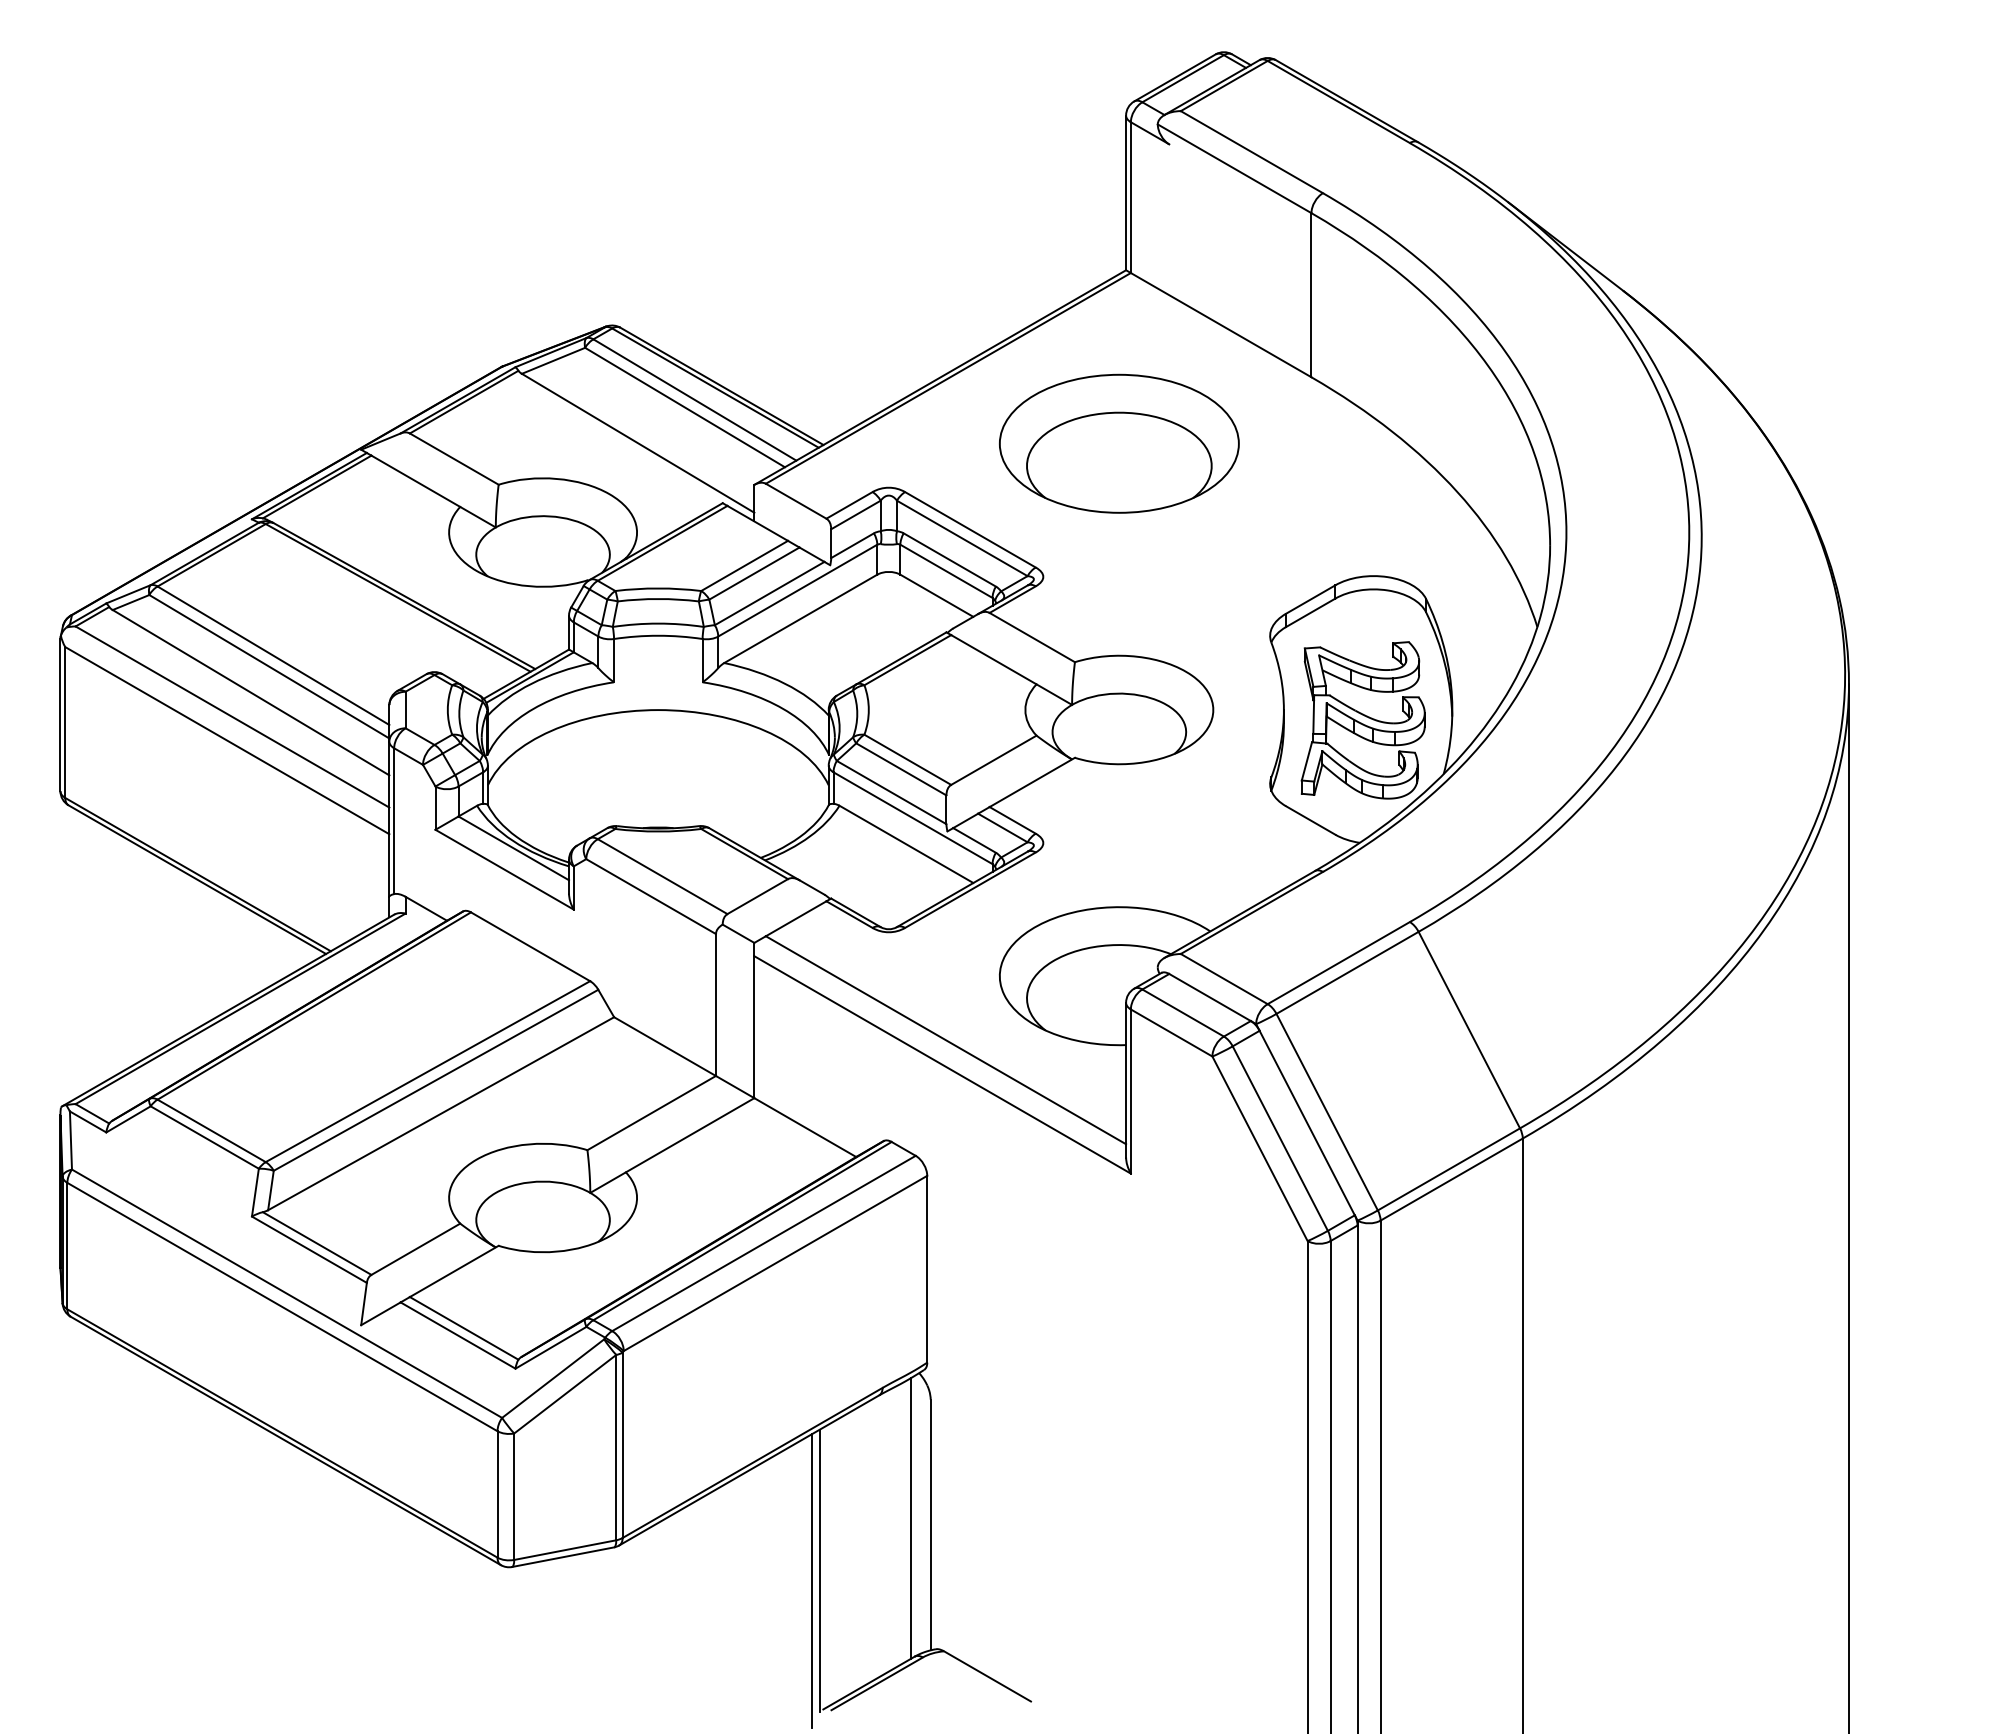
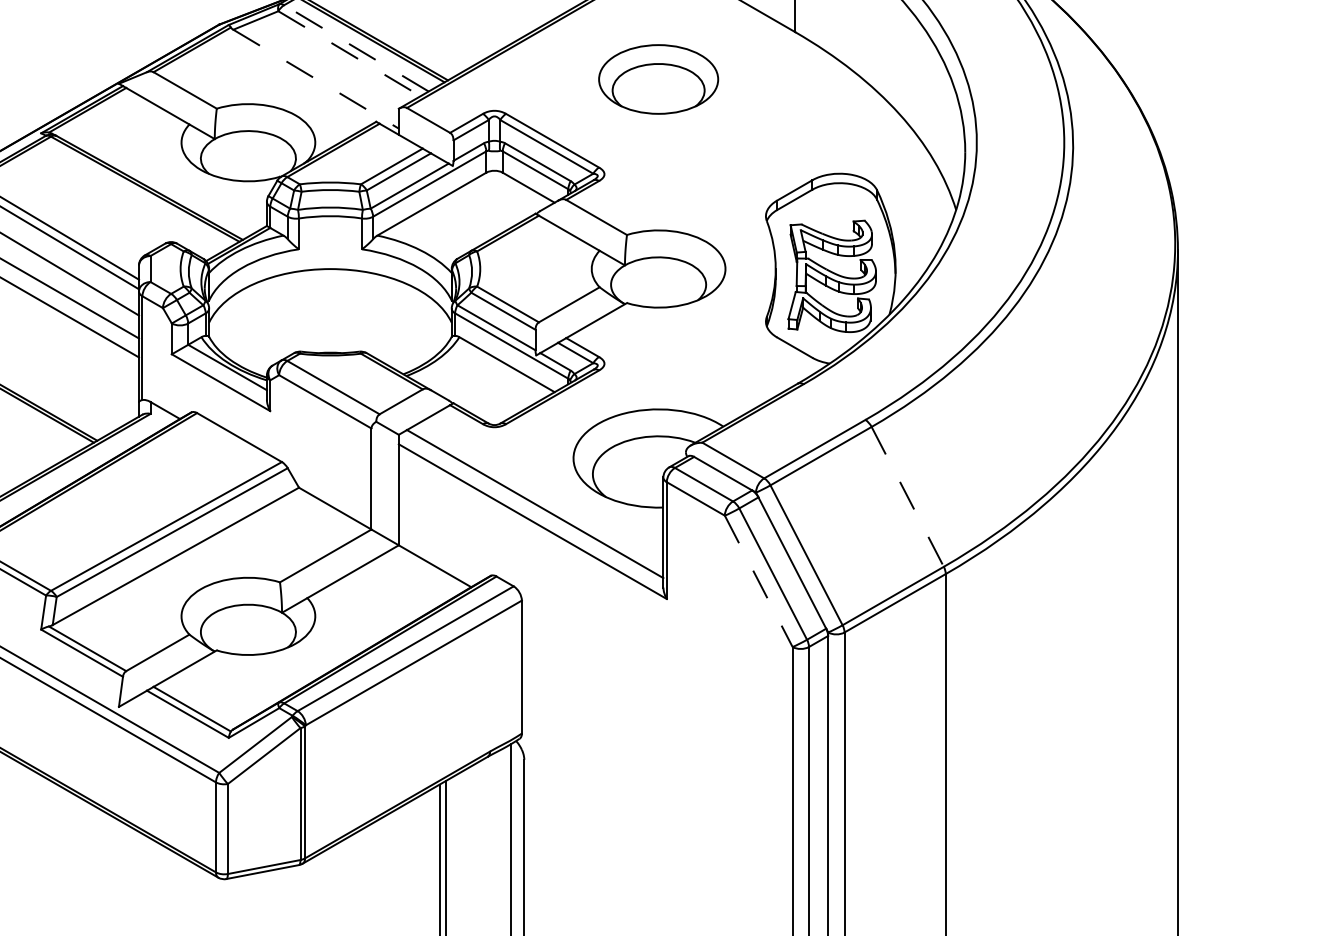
line: (694, 399) -> (356, 48), solid -> dashed
line: (685, 407) -> (349, 53), solid -> dashed
line: (638, 443) -> (316, 79), solid -> dashed
part: (1119, 443) -> (658, 79), size x0.7
line: (1469, 1030) -> (907, 497), solid -> dashed
line: (1260, 1148) -> (759, 581), solid -> dashed

